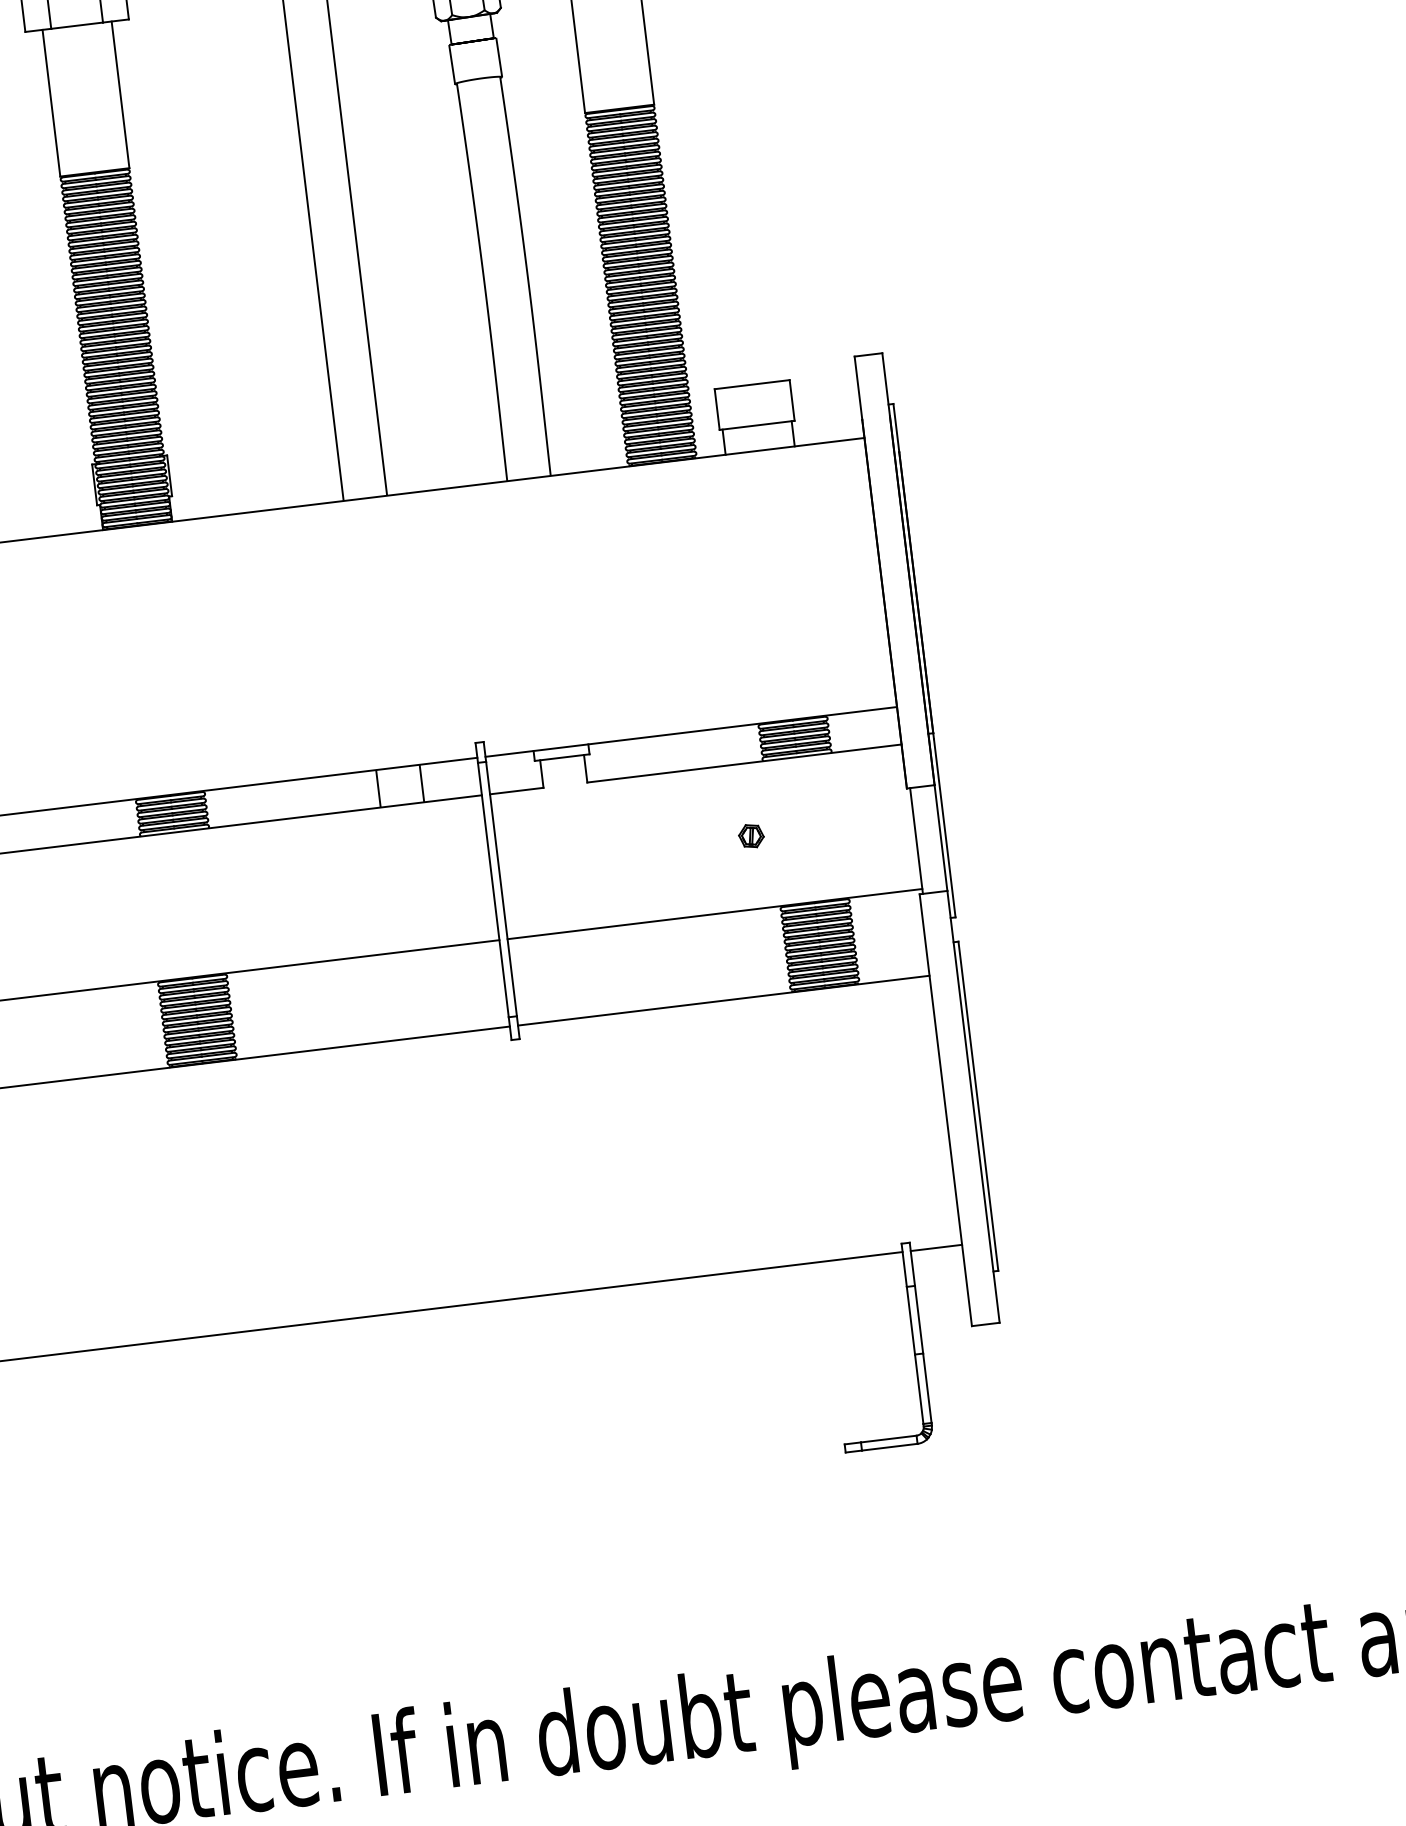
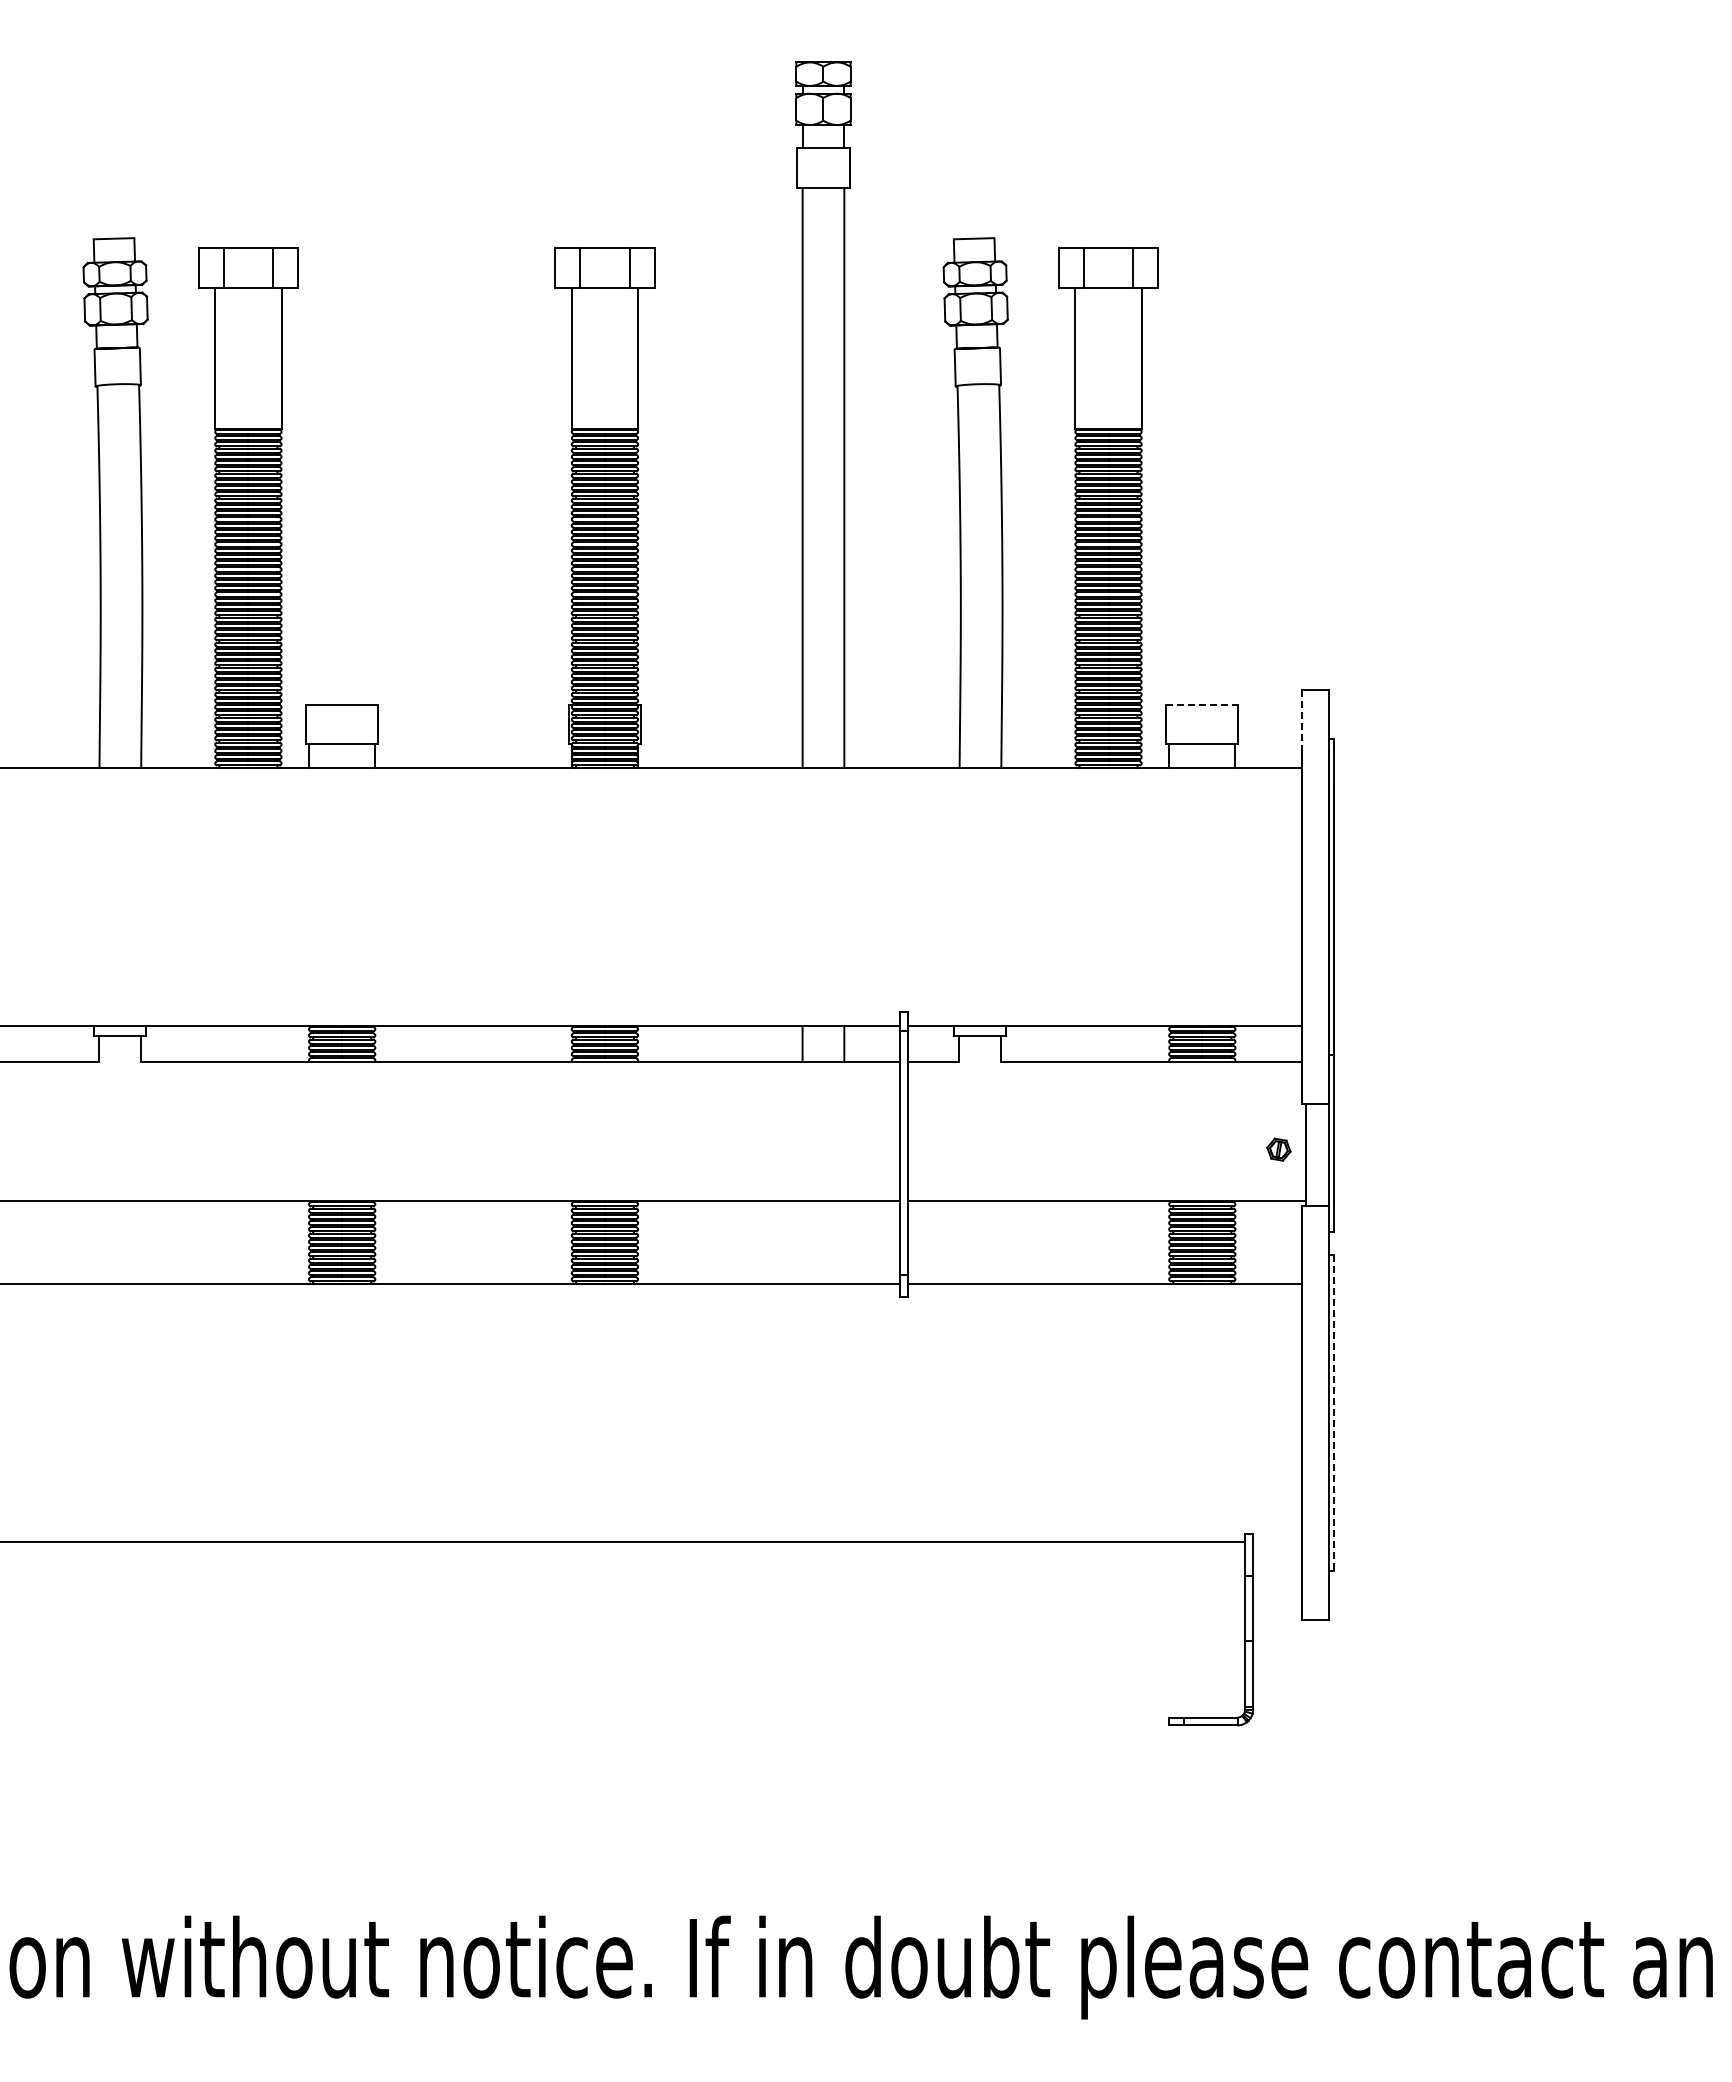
line: (752, 384) -> (1202, 704), solid -> dashed
line: (858, 388) -> (1302, 720), solid -> dashed
part: (750, 836) -> (1278, 1149), moved
line: (978, 1106) -> (1333, 1413), solid -> dashed
line: (936, 1248) -> (1277, 1542), removed

